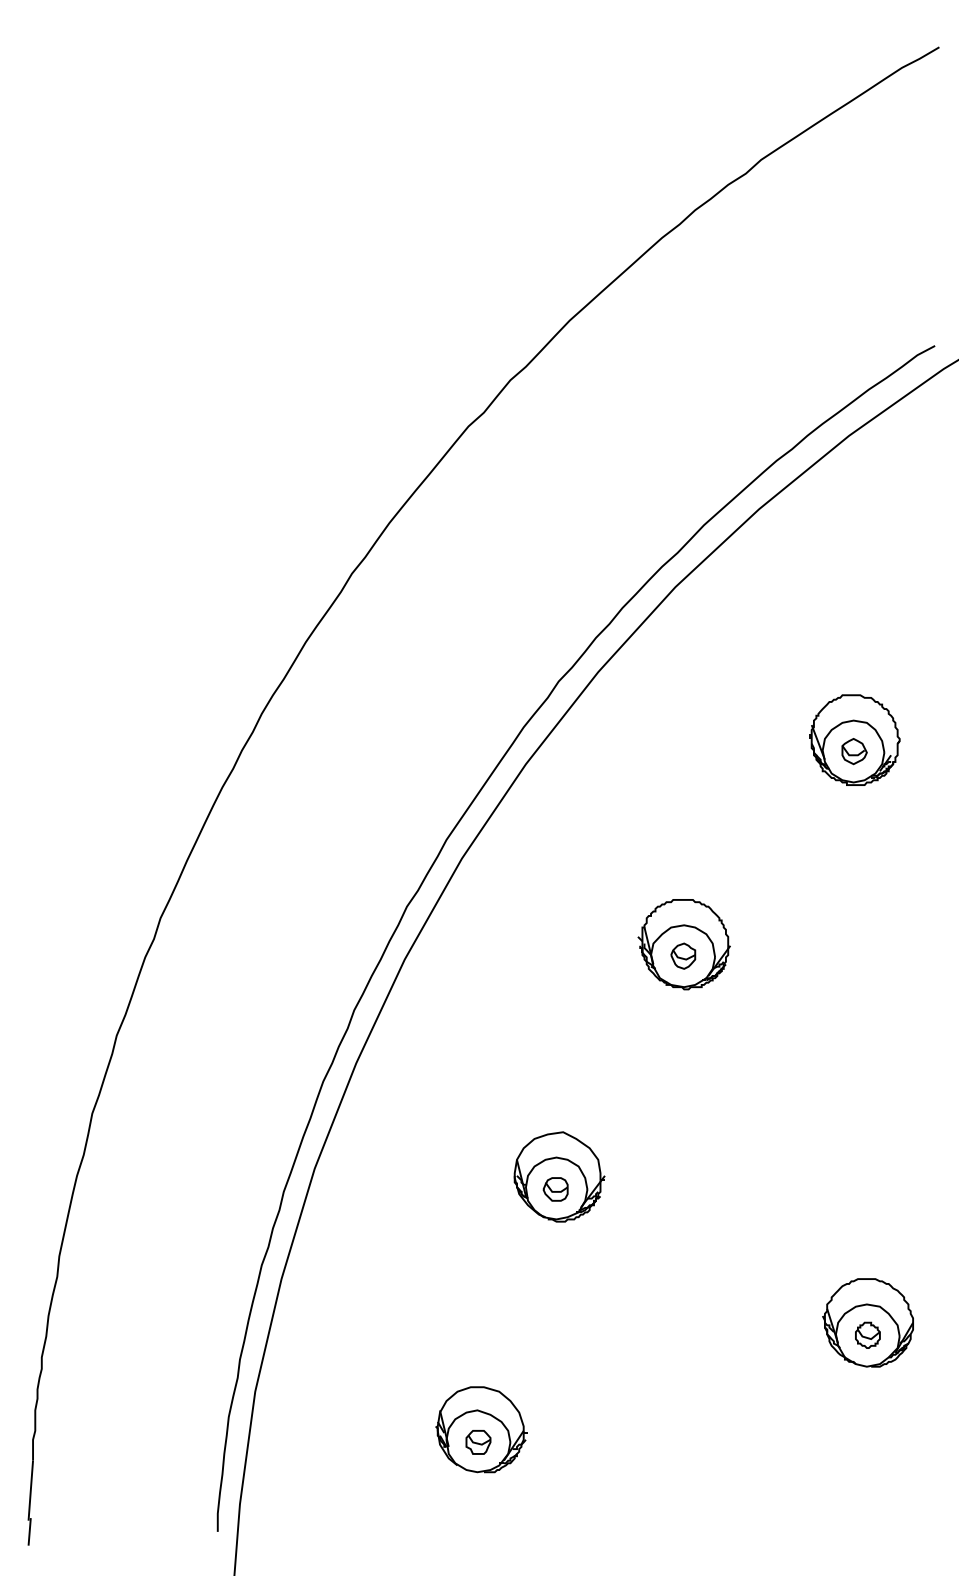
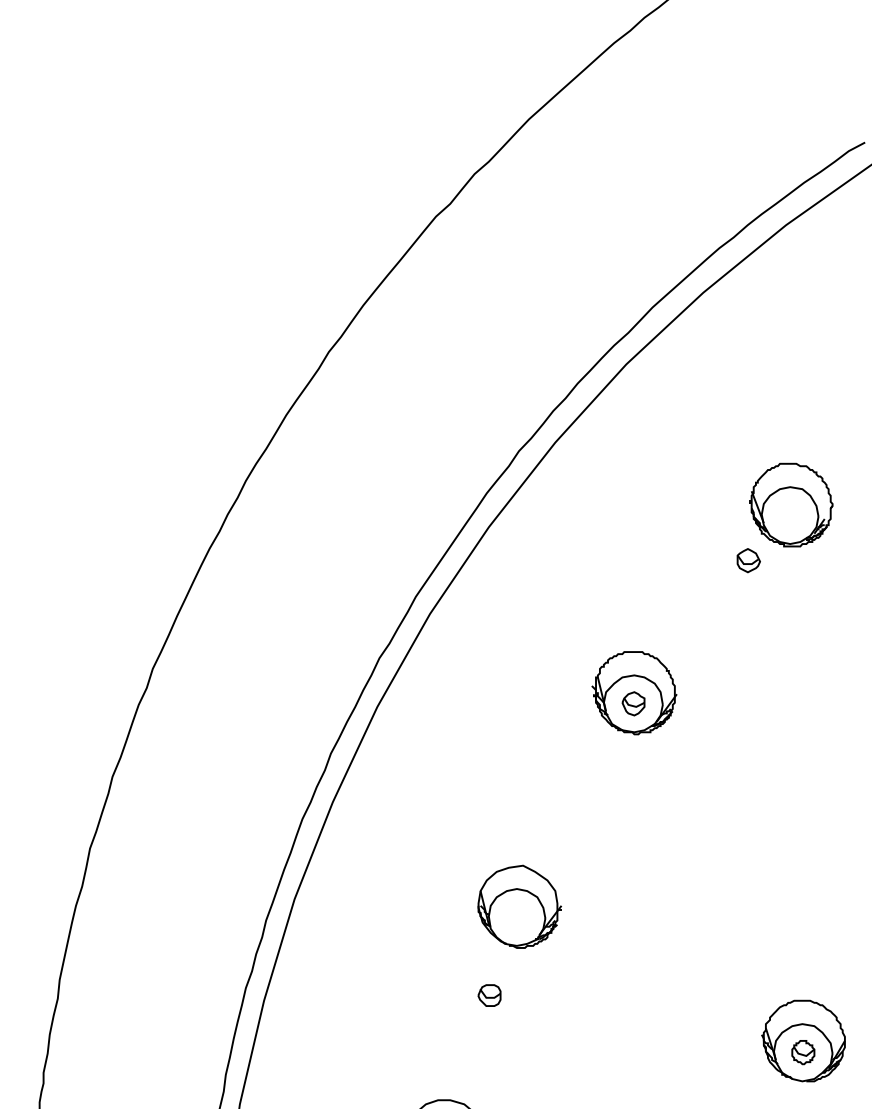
part: (854, 751) -> (748, 560), moved
part: (555, 1189) -> (489, 995), moved

